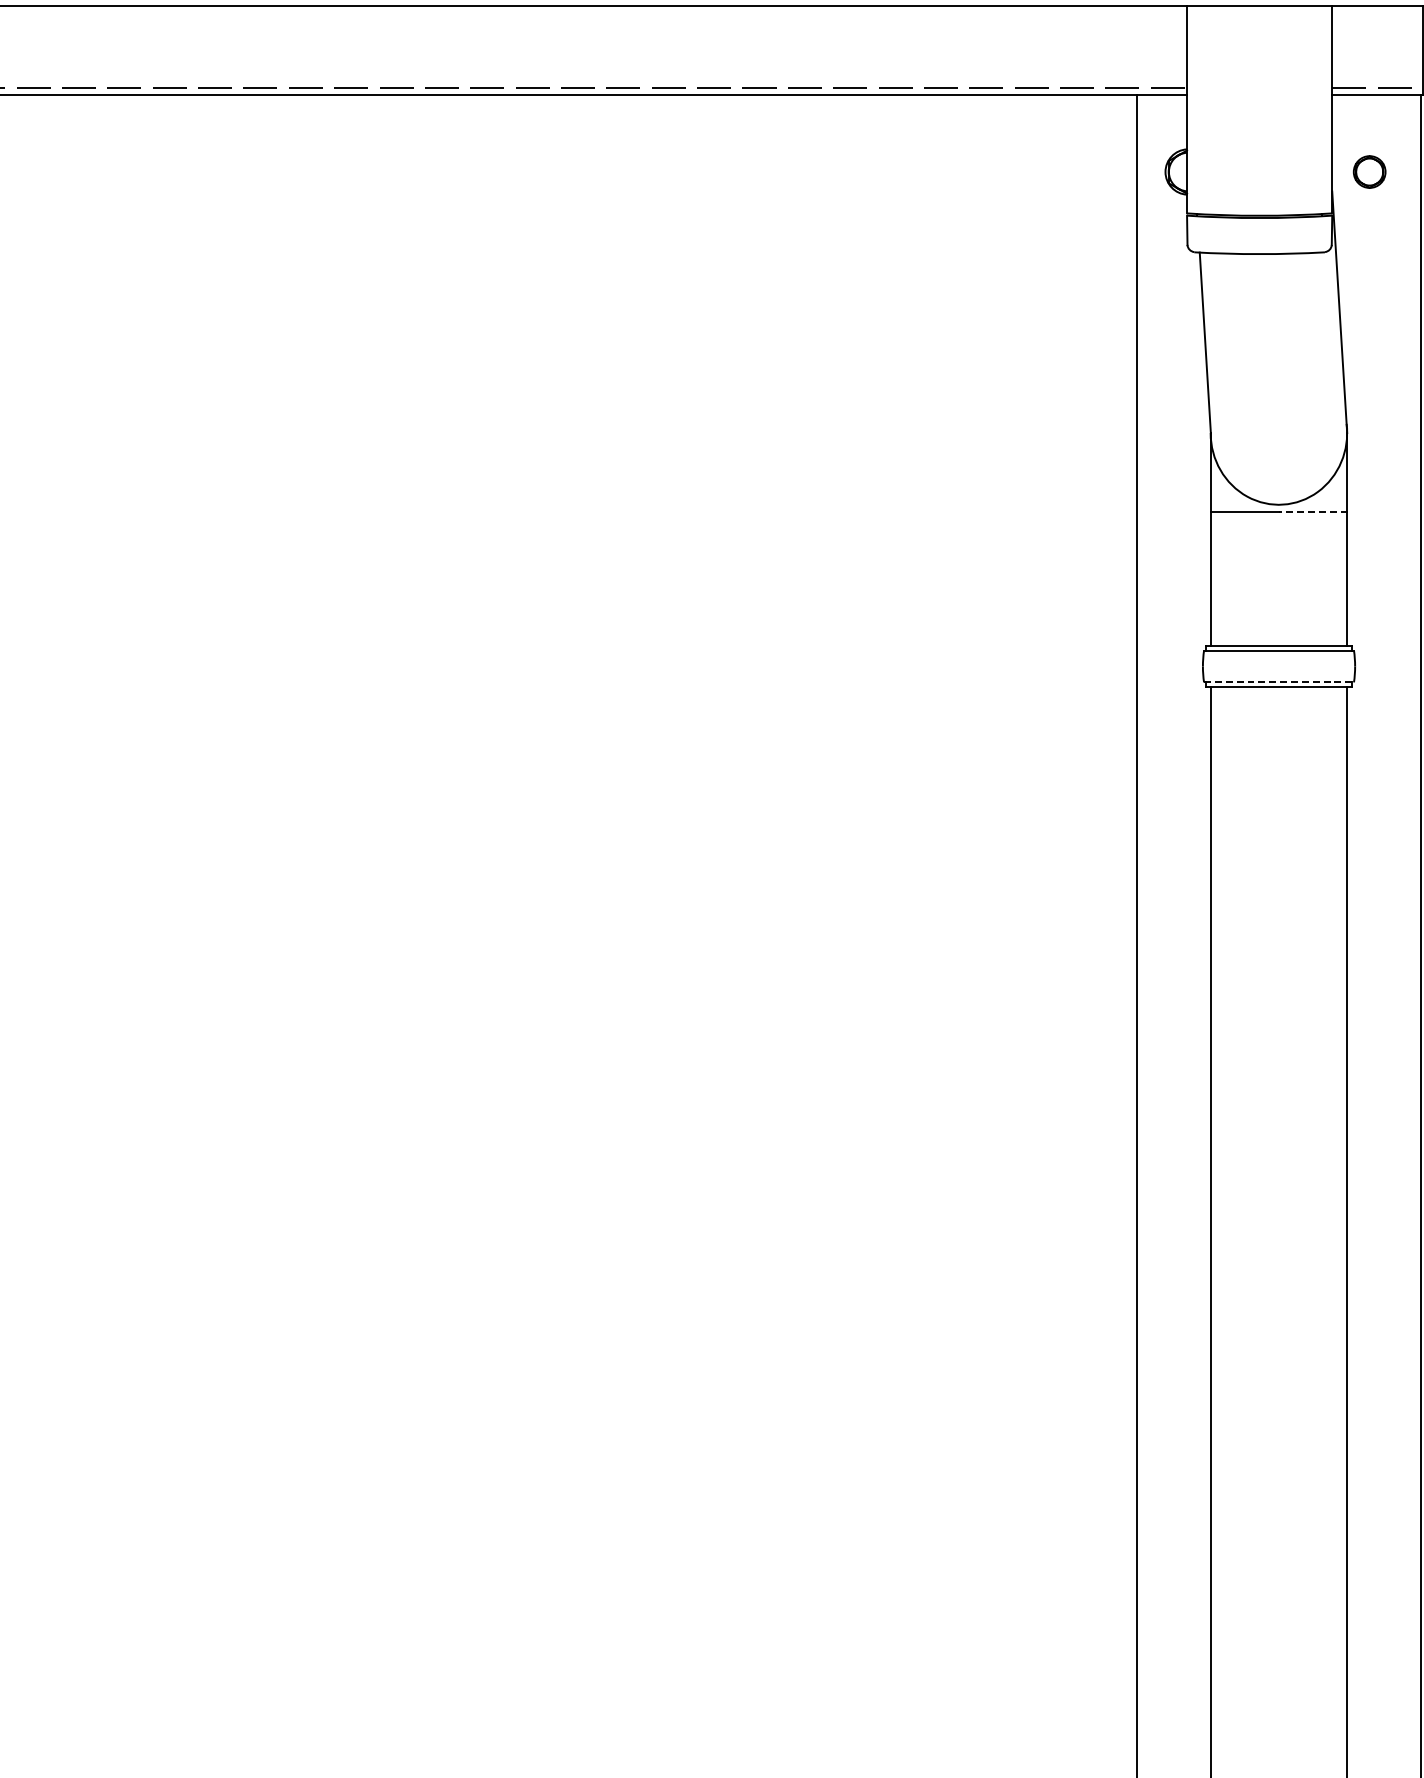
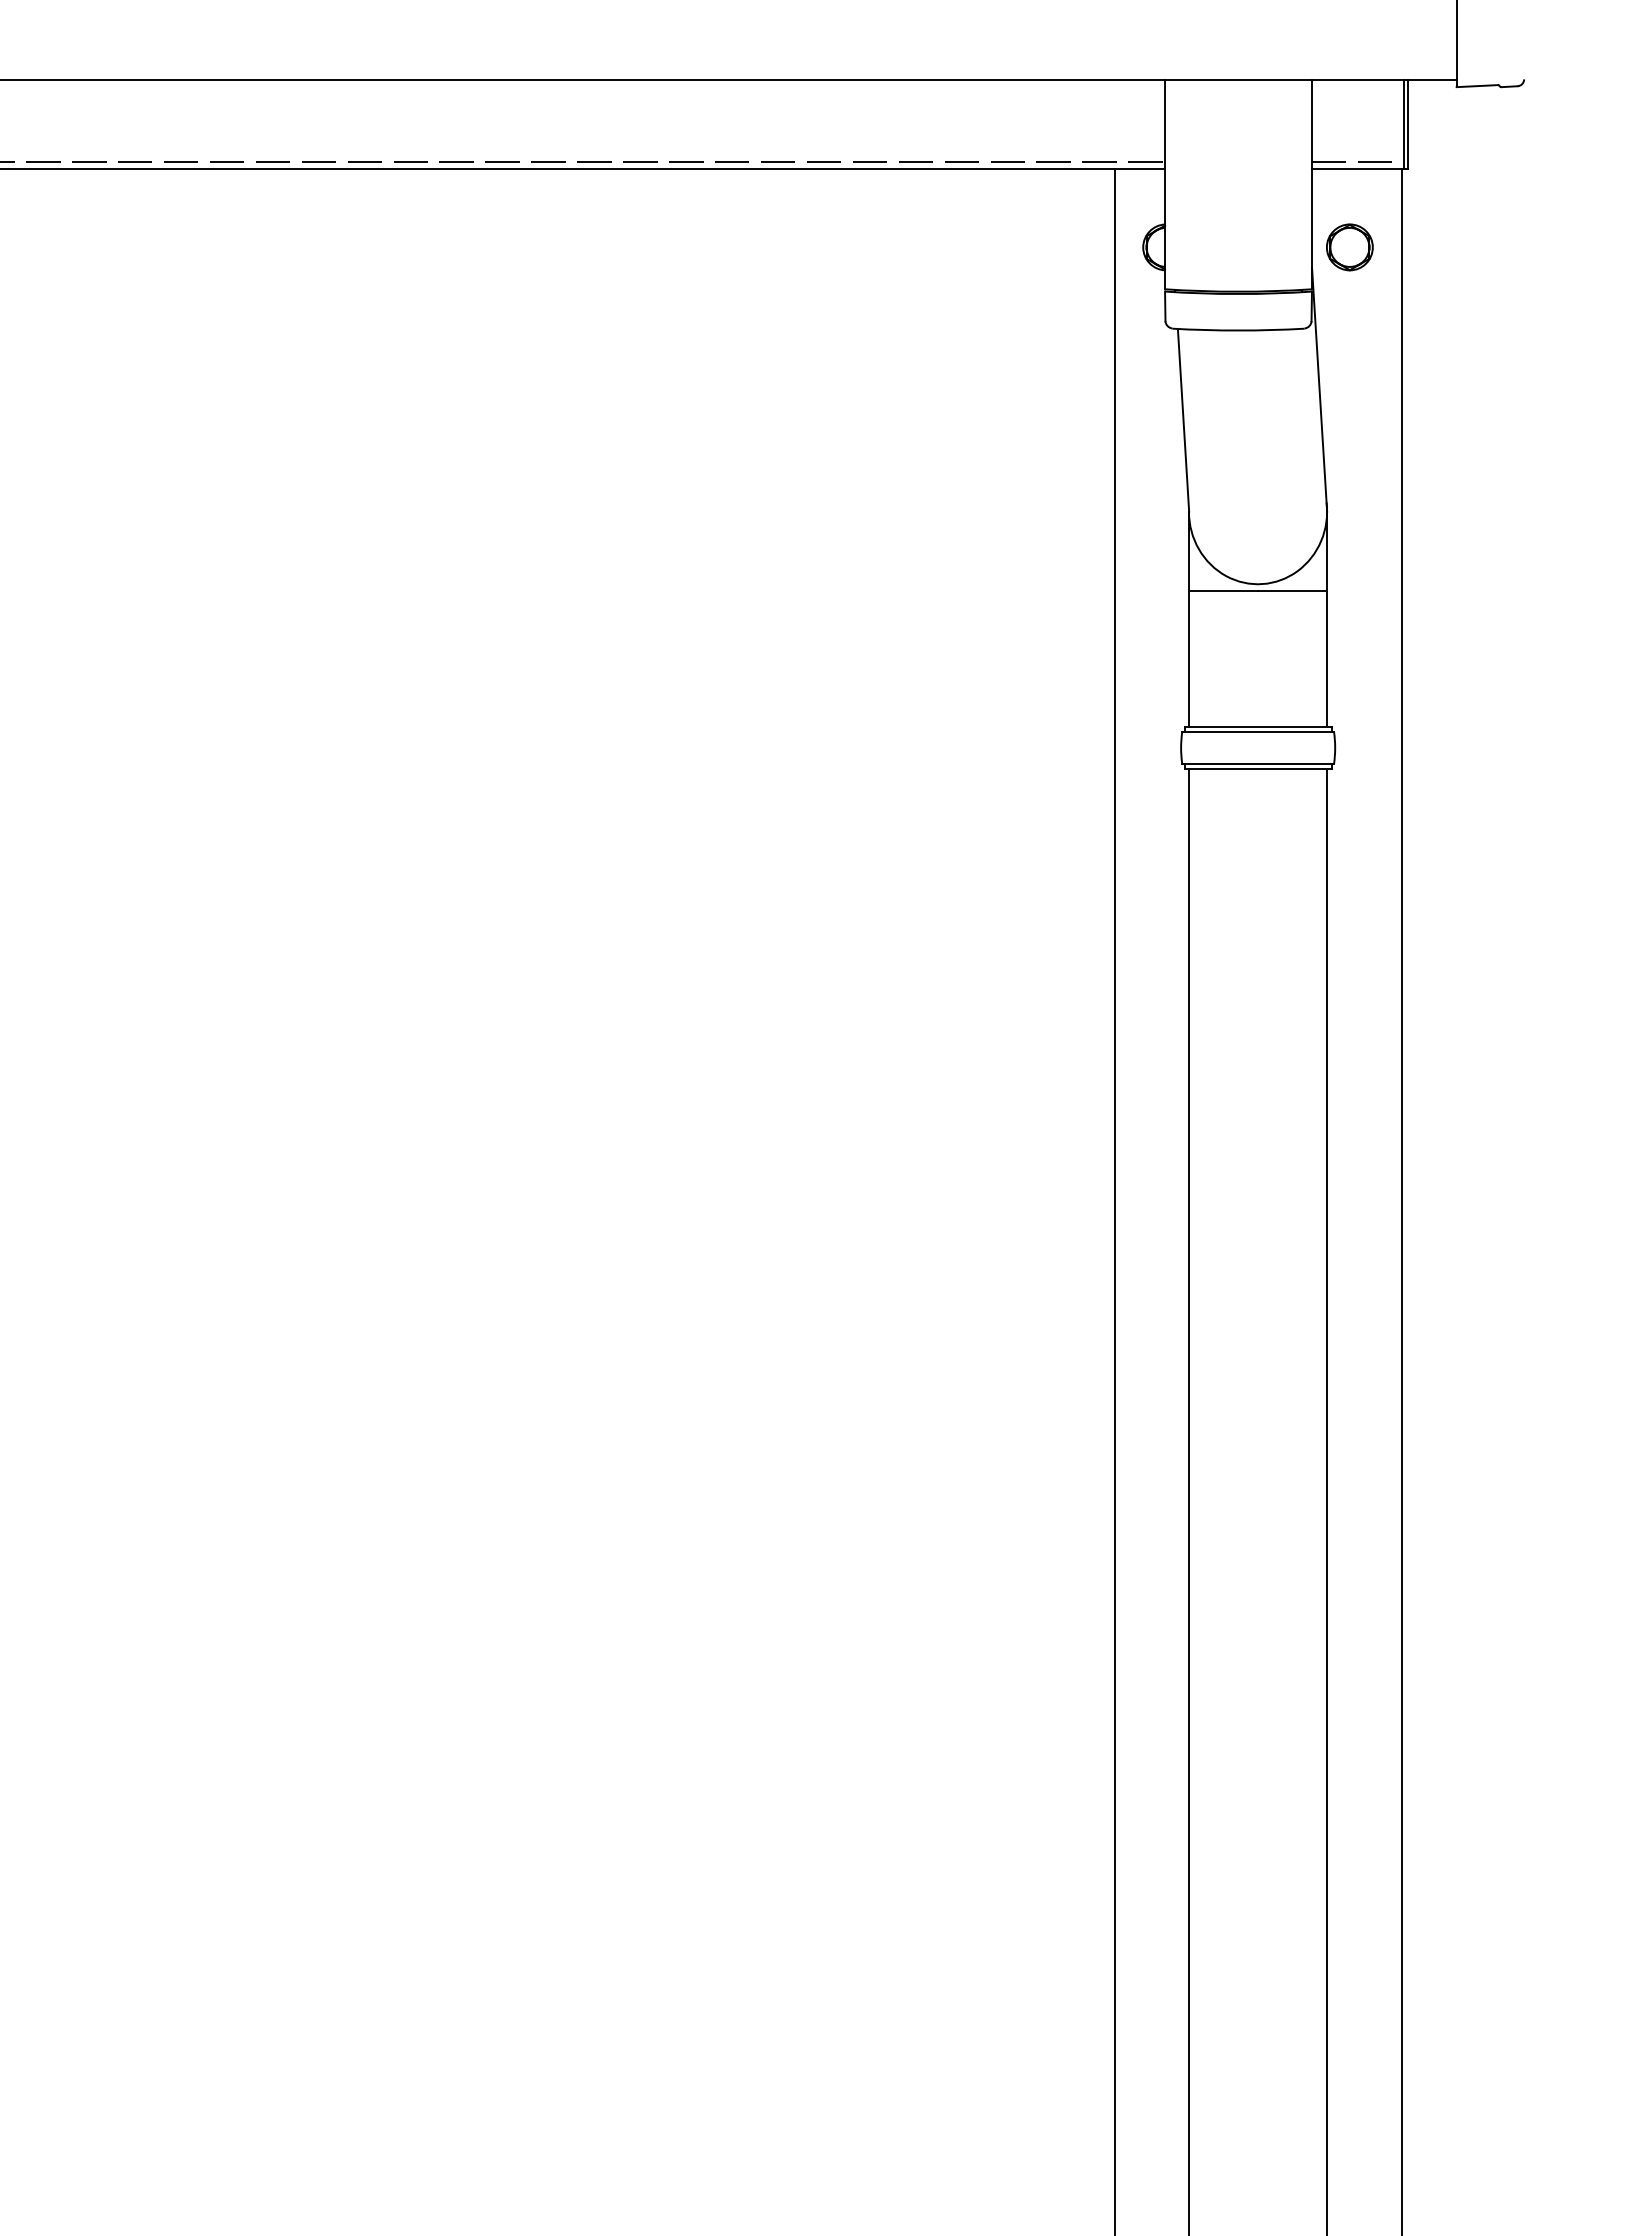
part: (1369, 172) -> (1349, 247), size x1.43
line: (1312, 511) -> (1292, 591), dashed -> solid
line: (1279, 682) -> (1258, 764), dashed -> solid

